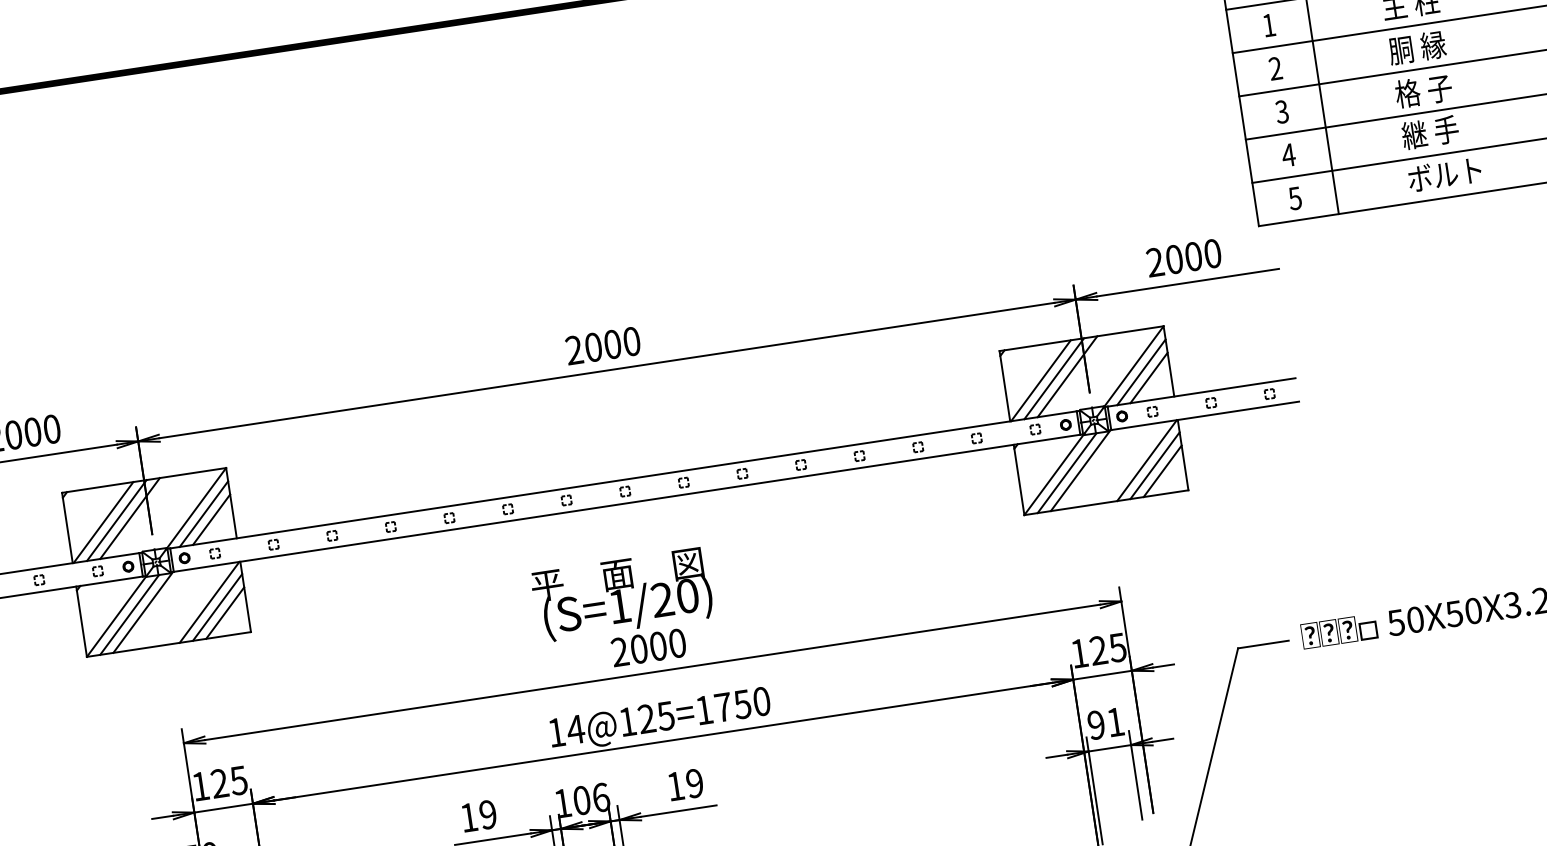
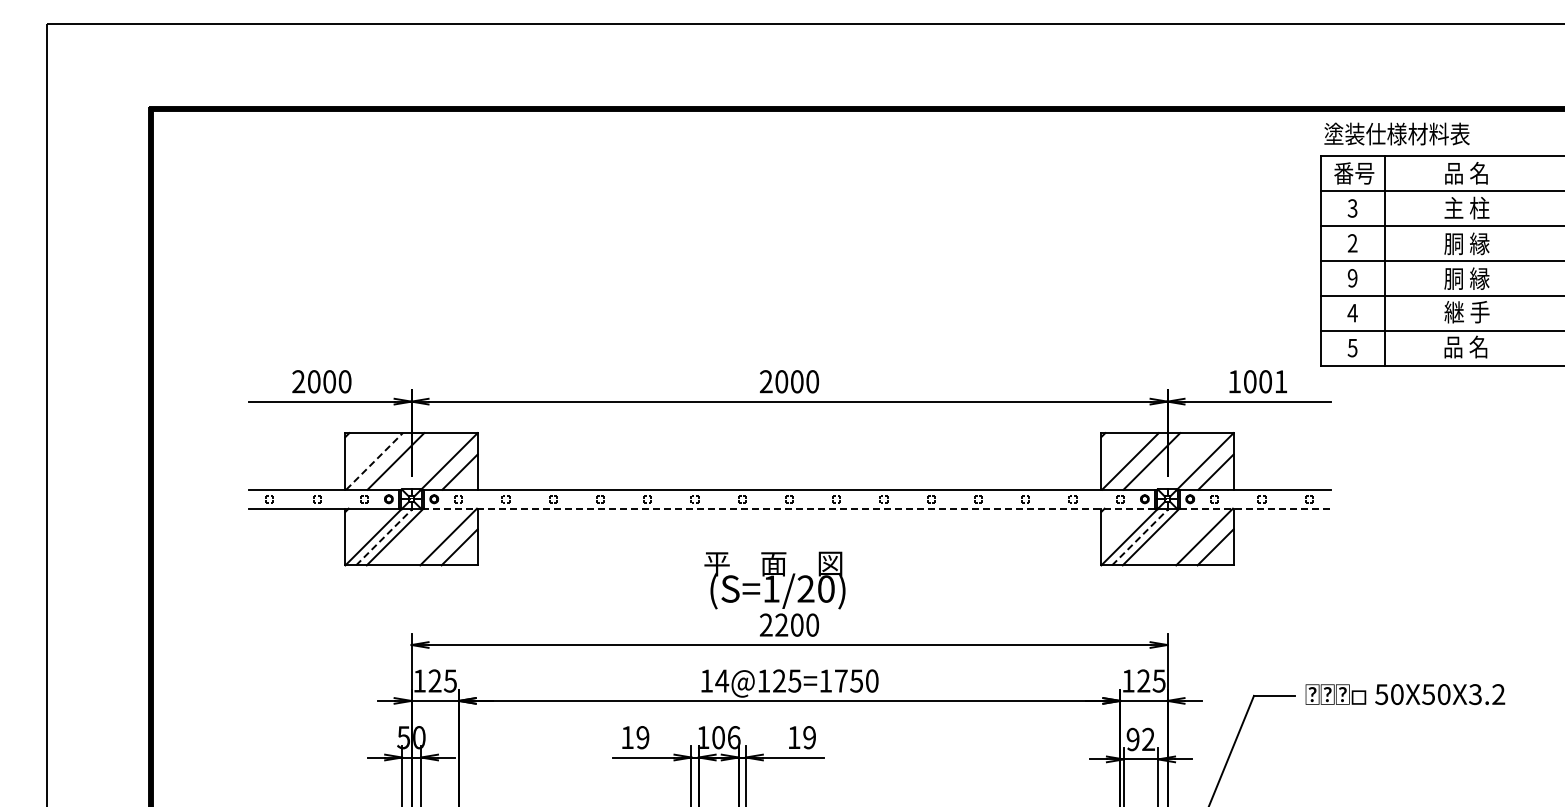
text: (1268, 25) -> (1352, 208), 1 -> 3
text: (1423, 90) -> (1466, 278), 格 子 -> 胴 縁
text: (1281, 112) -> (1352, 278), 3 -> 9
text: (1444, 173) -> (1473, 346), ボルト -> 品 名
text: (1183, 257) -> (1257, 381), 2000 -> 1001
line: (1141, 372) -> (1210, 466), removed
line: (1053, 378) -> (1140, 461), removed
line: (1204, 415) -> (1255, 508), solid -> dashed
line: (1153, 465) -> (1209, 541), removed
line: (1067, 473) -> (1140, 537), solid -> dashed
line: (626, 503) -> (789, 508), solid -> dashed
line: (203, 513) -> (454, 466), removed
line: (115, 520) -> (384, 461), removed
line: (103, 522) -> (374, 461), solid -> dashed
line: (216, 607) -> (453, 541), removed
line: (130, 615) -> (384, 537), solid -> dashed
text: (638, 648) -> (781, 624), 2000 -> 2200
text: (1115, 720) -> (1148, 738), 91 -> 92

